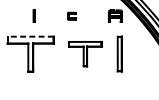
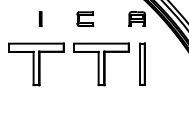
part: (71, 16) -> (85, 19), size x1.67
line: (29, 36) -> (35, 43), dashed -> solid
part: (85, 54) -> (101, 64), size x1.43

